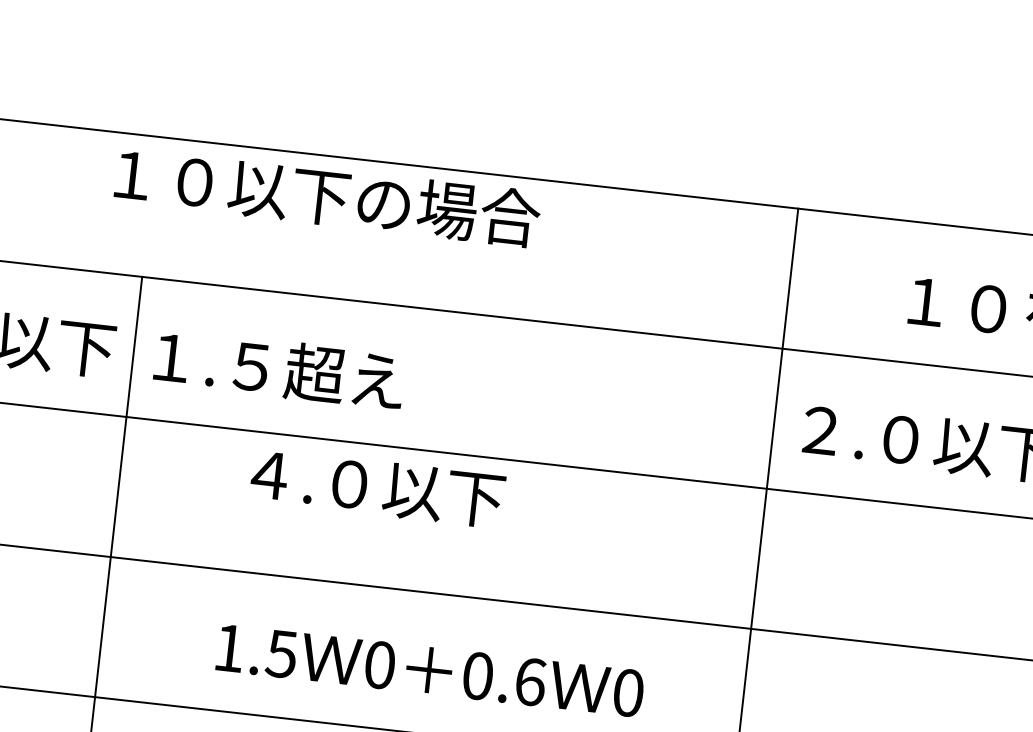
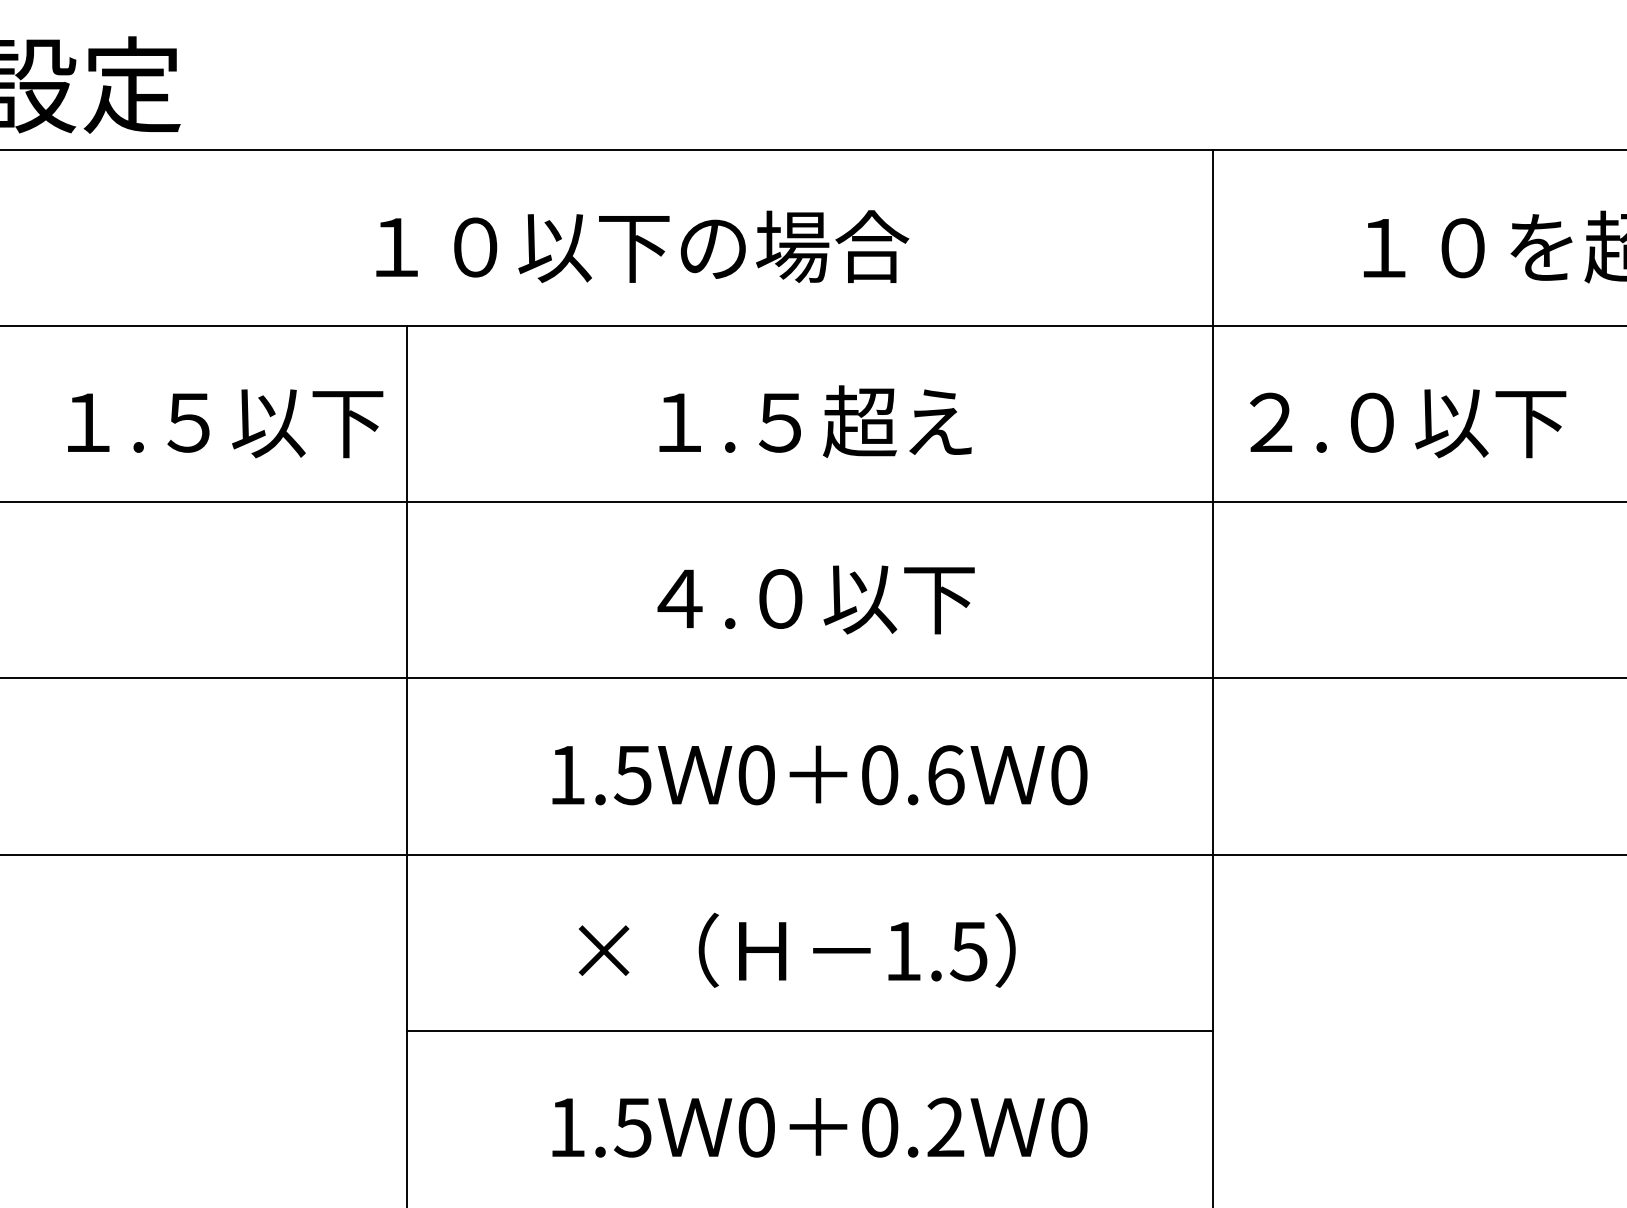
text: (327, 196) -> (642, 246), moved
text: (279, 369) -> (815, 421), moved
text: (377, 487) -> (815, 599), moved

